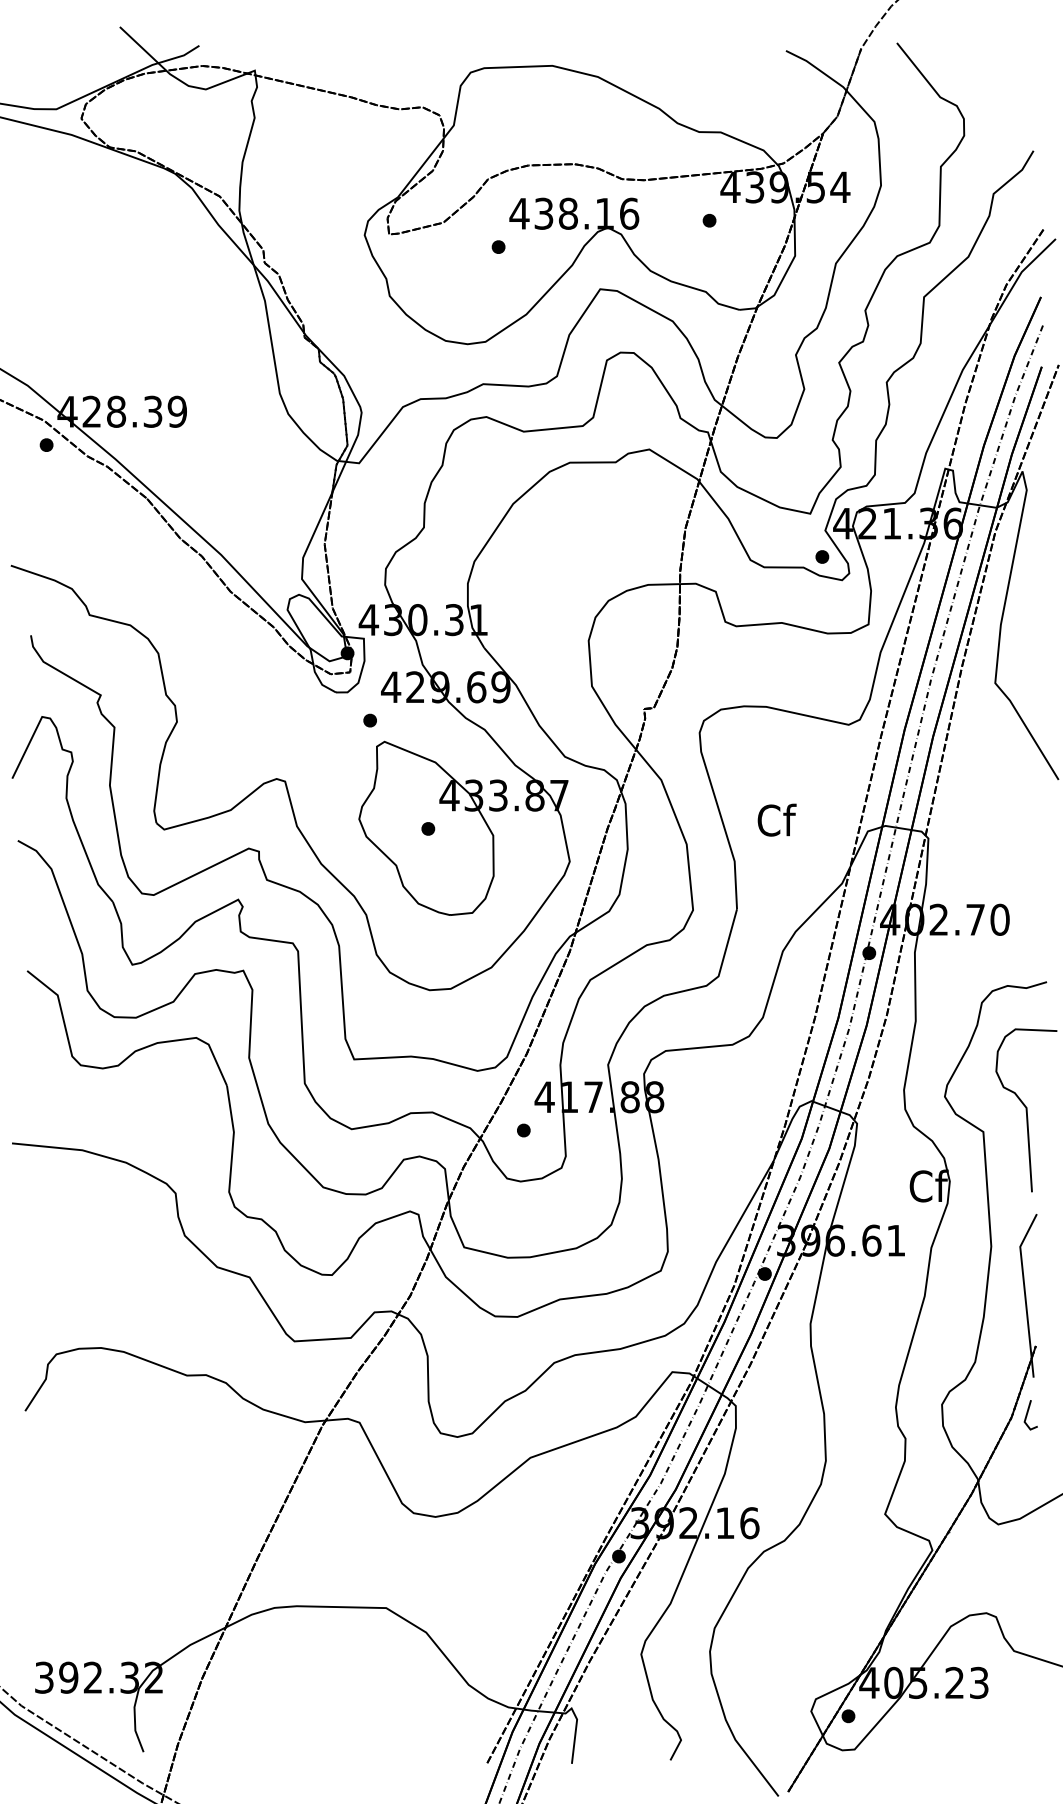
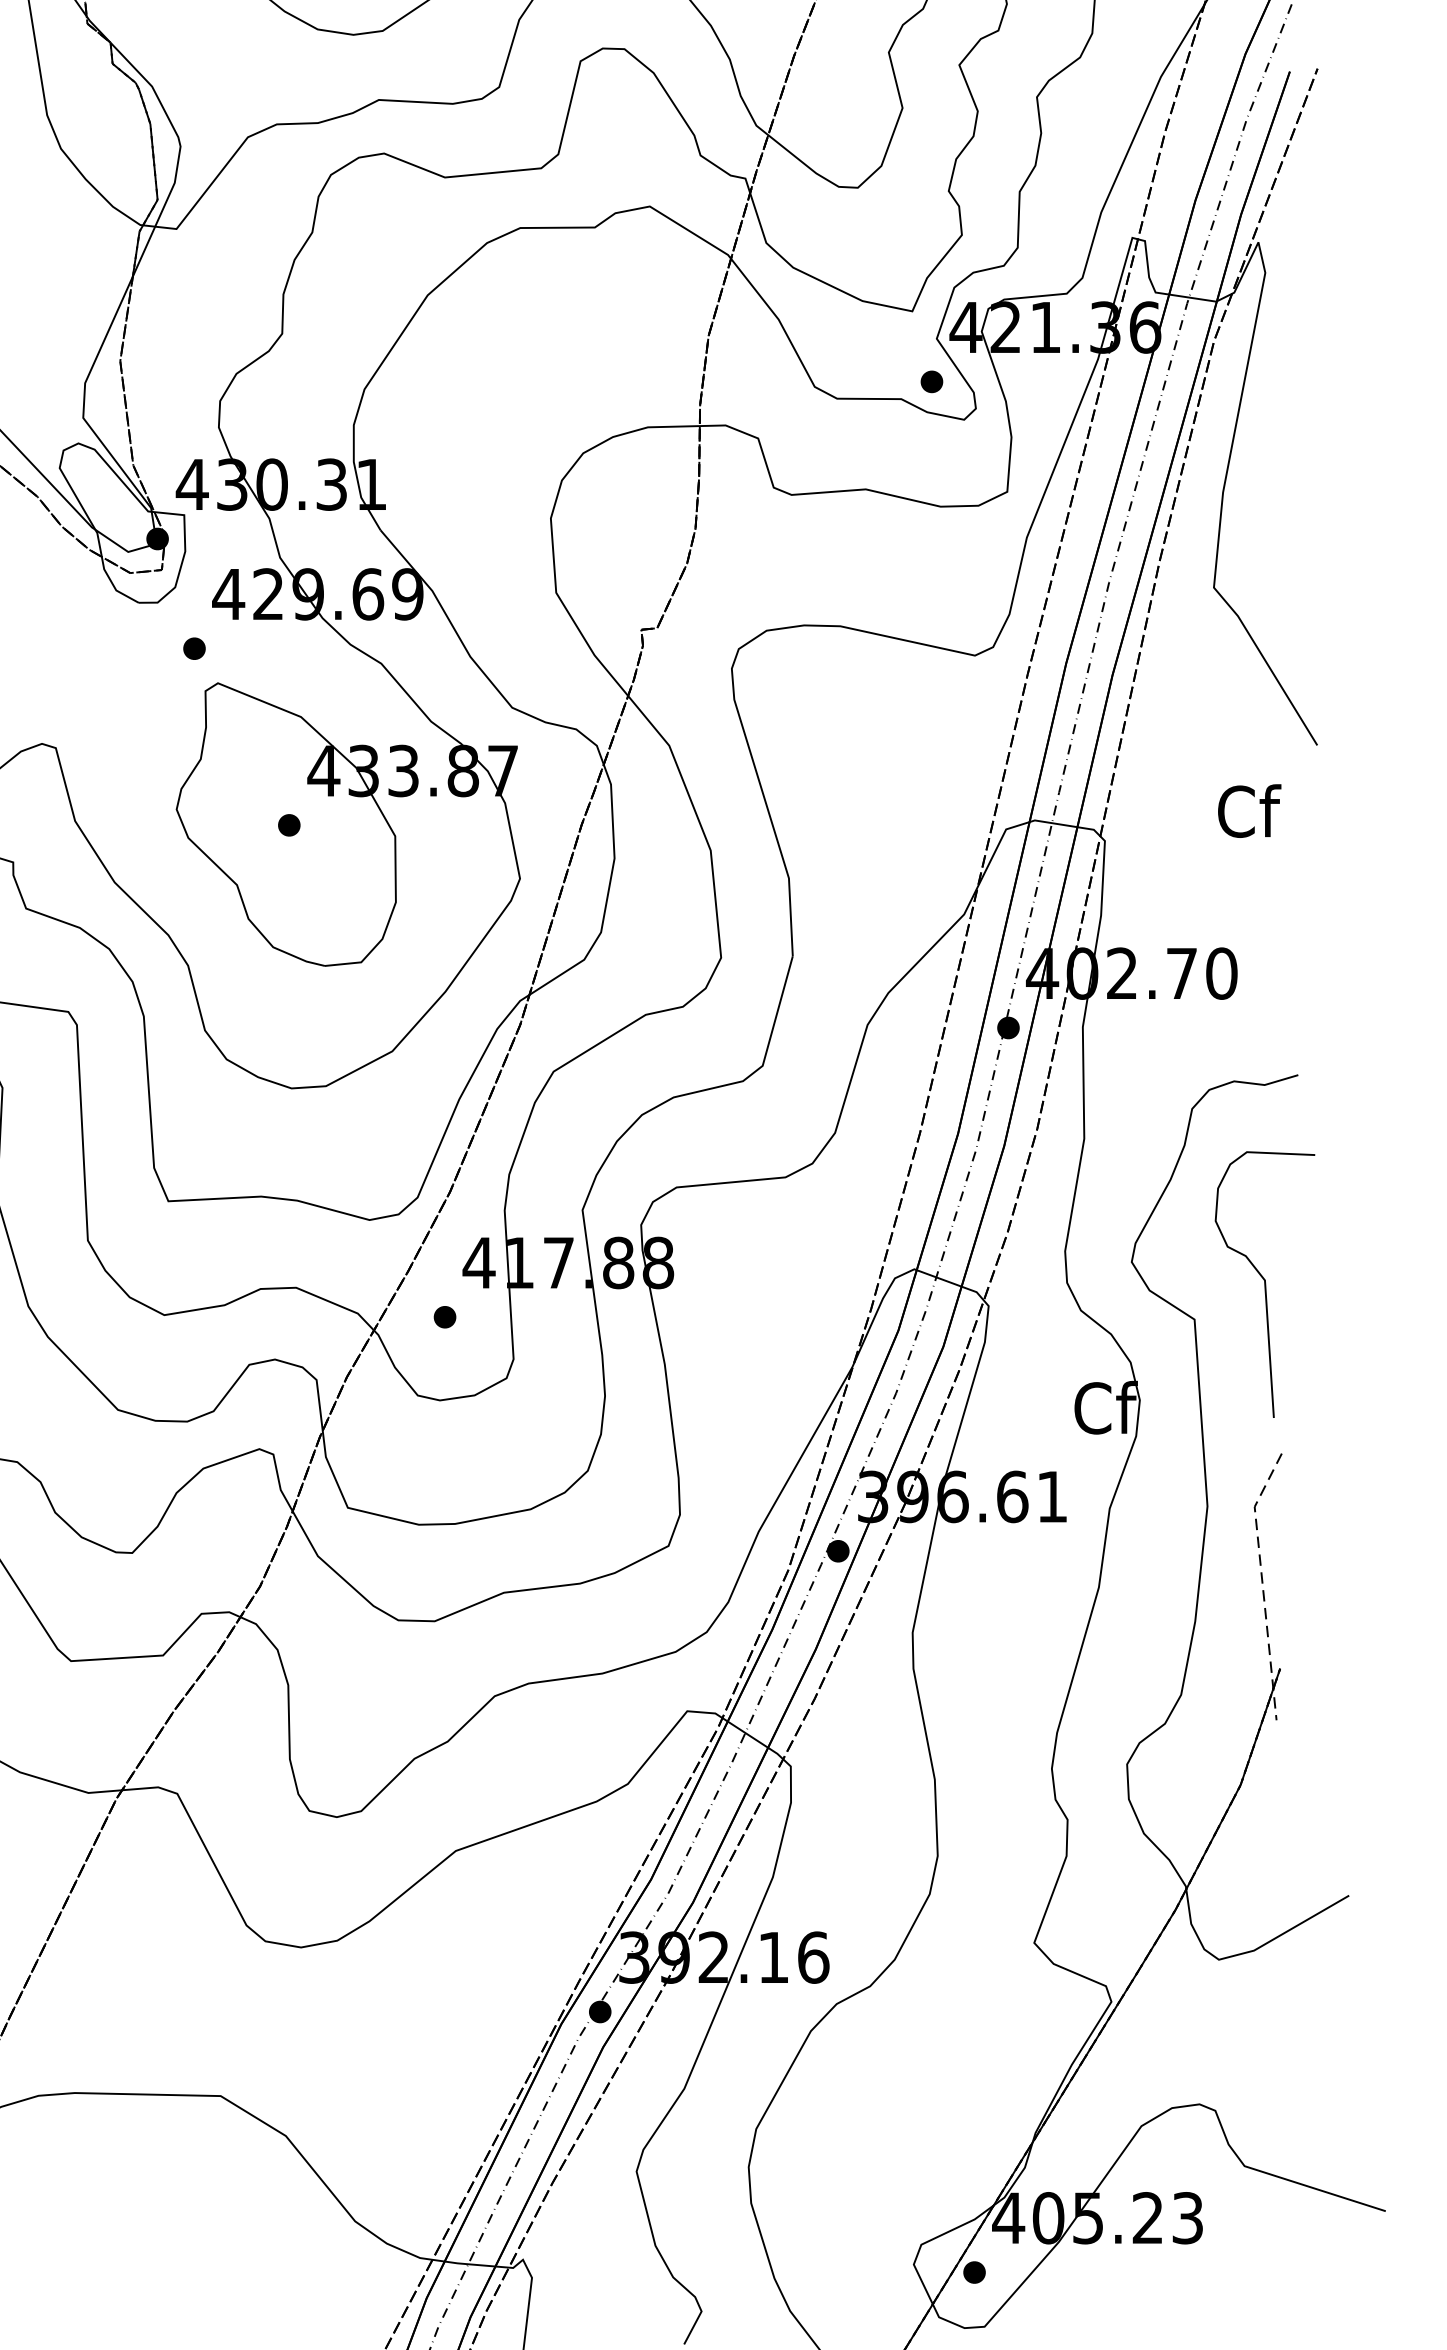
text: (776, 819) -> (1248, 809), moved
line: (1025, 1293) -> (1263, 1583), solid -> dashed
line: (1028, 1413) -> (1268, 1778), removed

